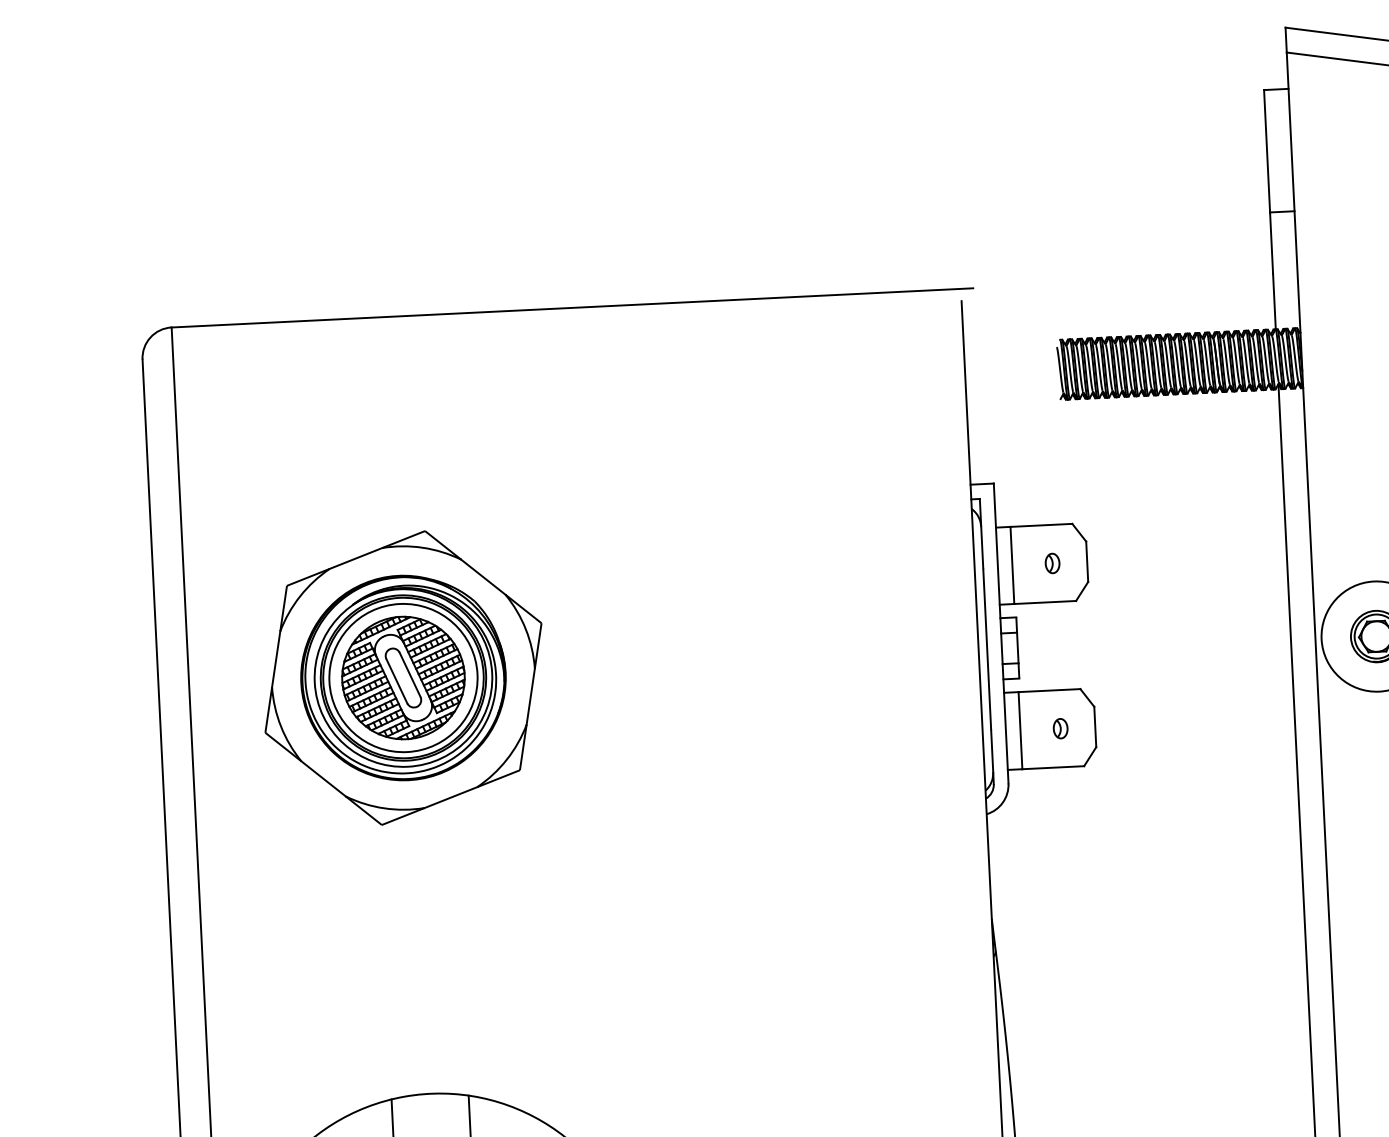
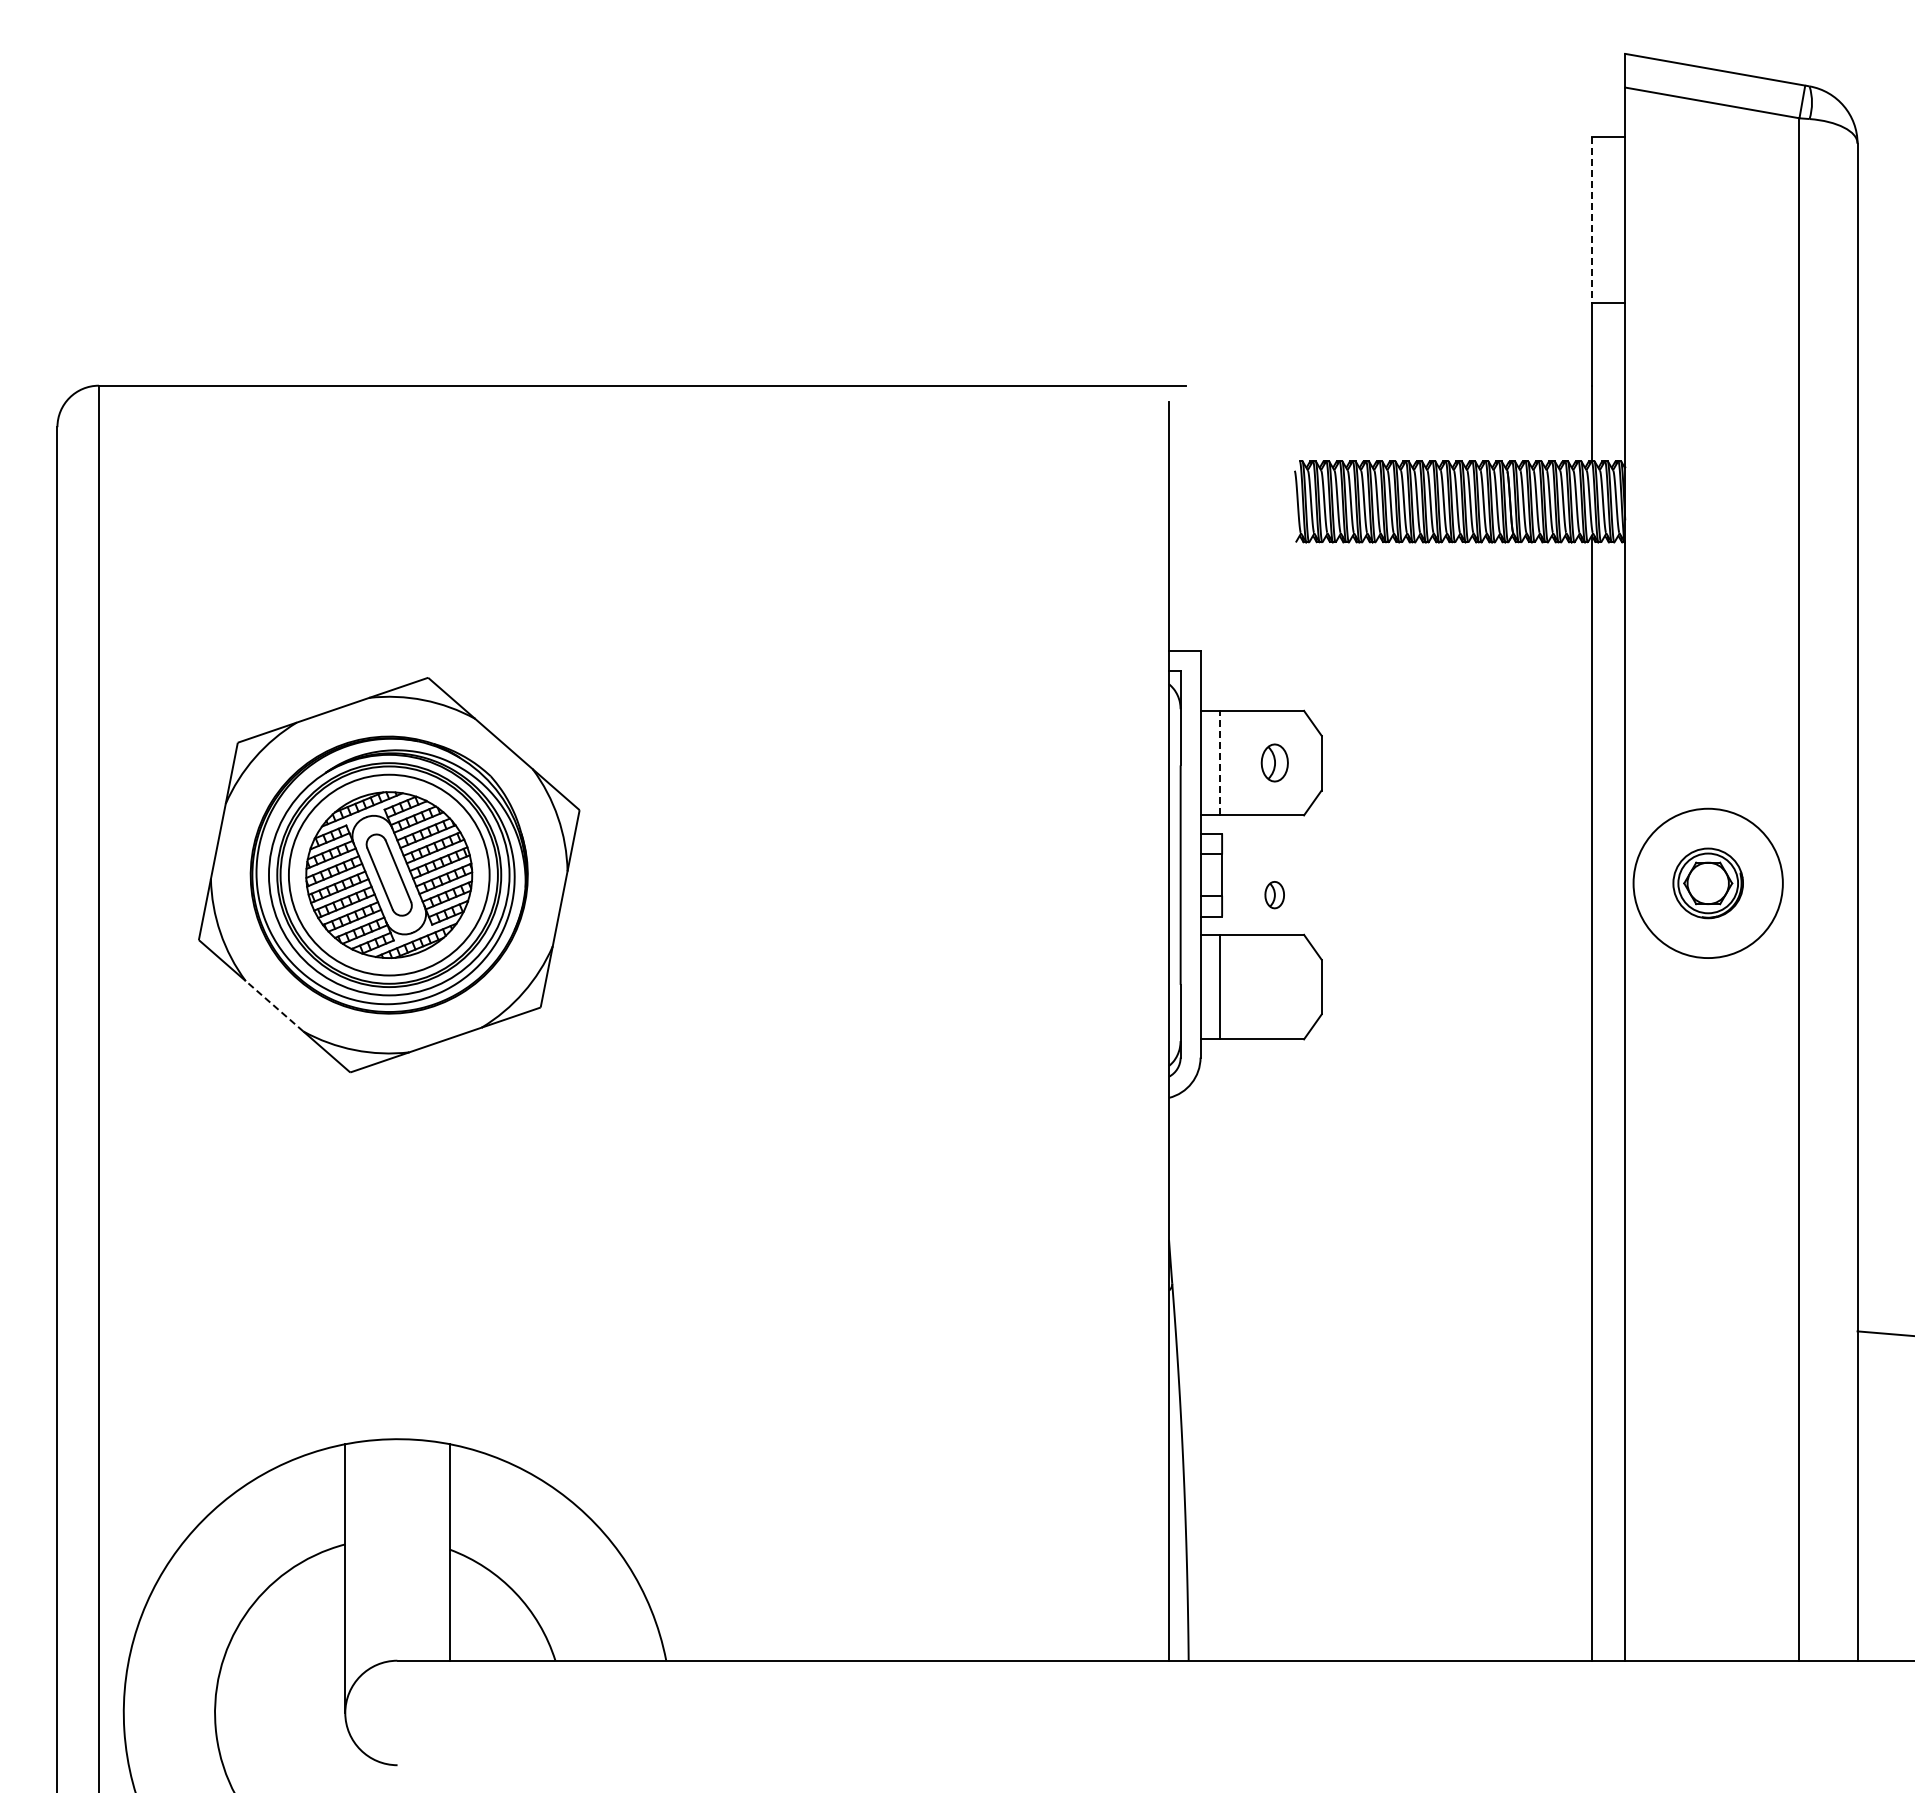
line: (1267, 151) -> (1592, 219), solid -> dashed
part: (1052, 563) -> (1274, 763), size x1.4
line: (1012, 564) -> (1220, 762), solid -> dashed
part: (1060, 728) -> (1274, 895), moved
line: (323, 778) -> (274, 1005), solid -> dashed

